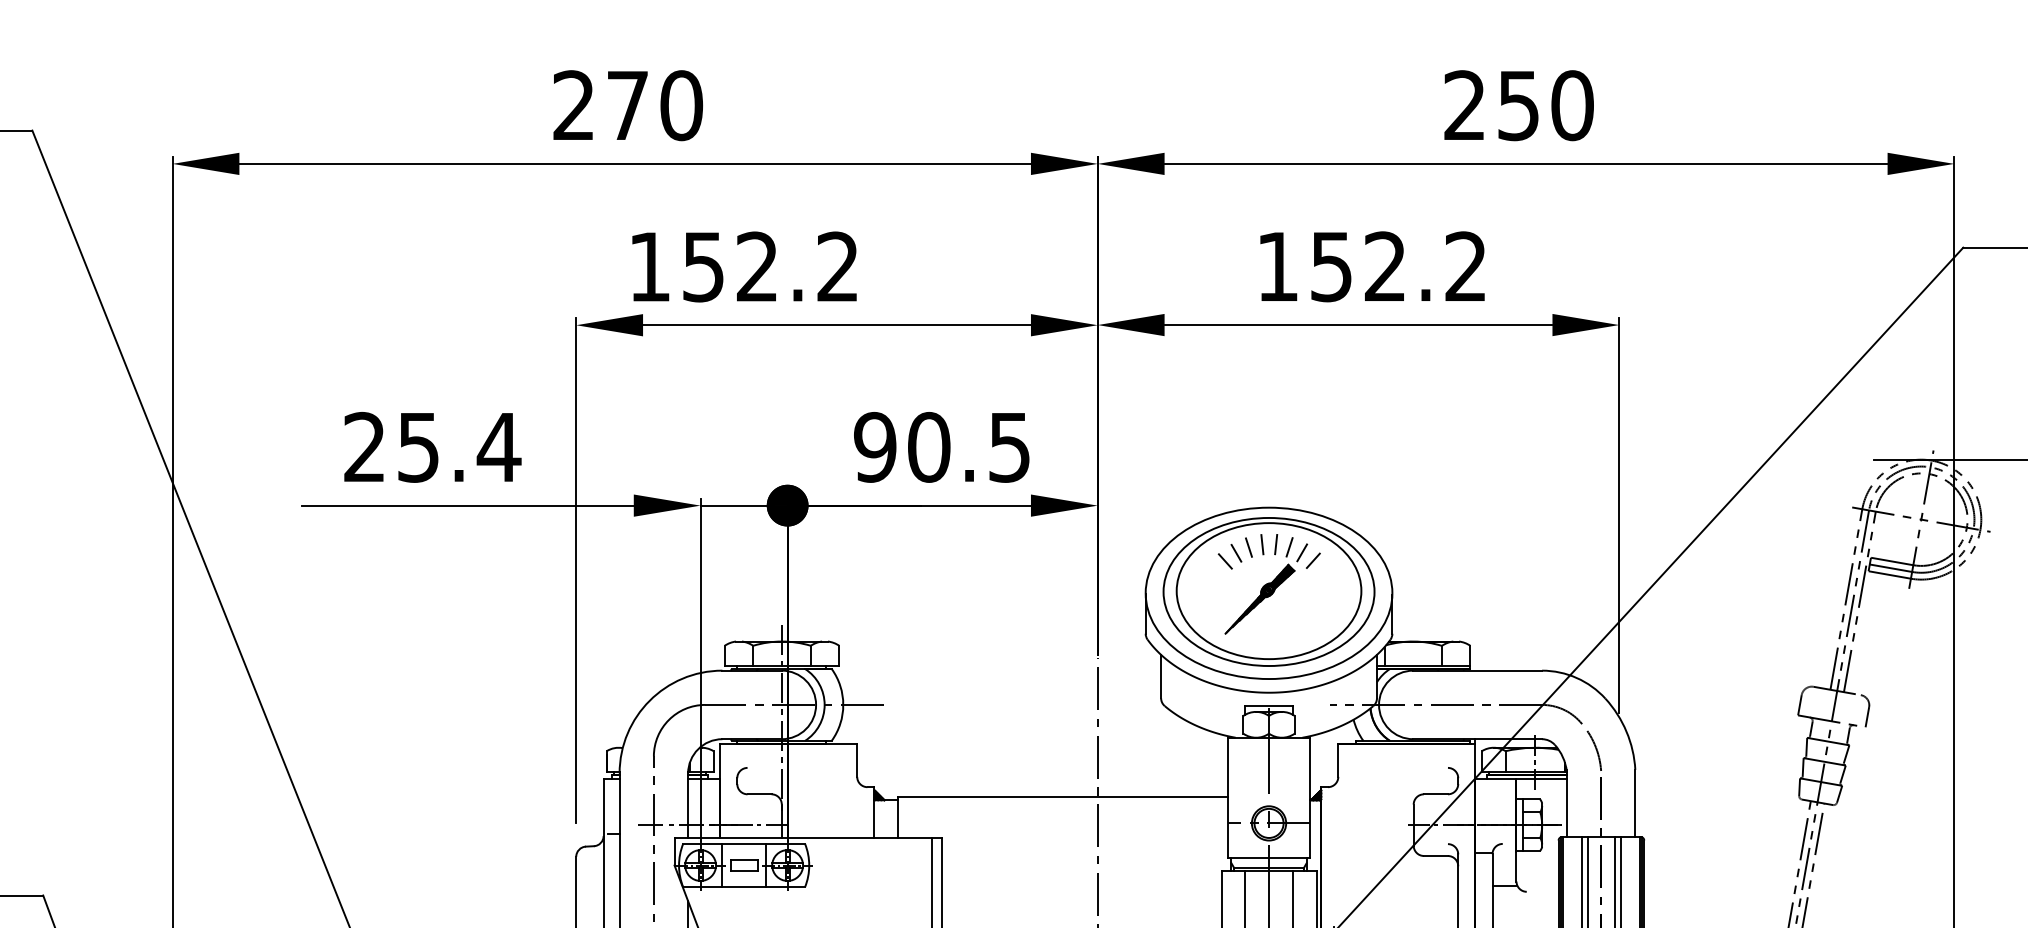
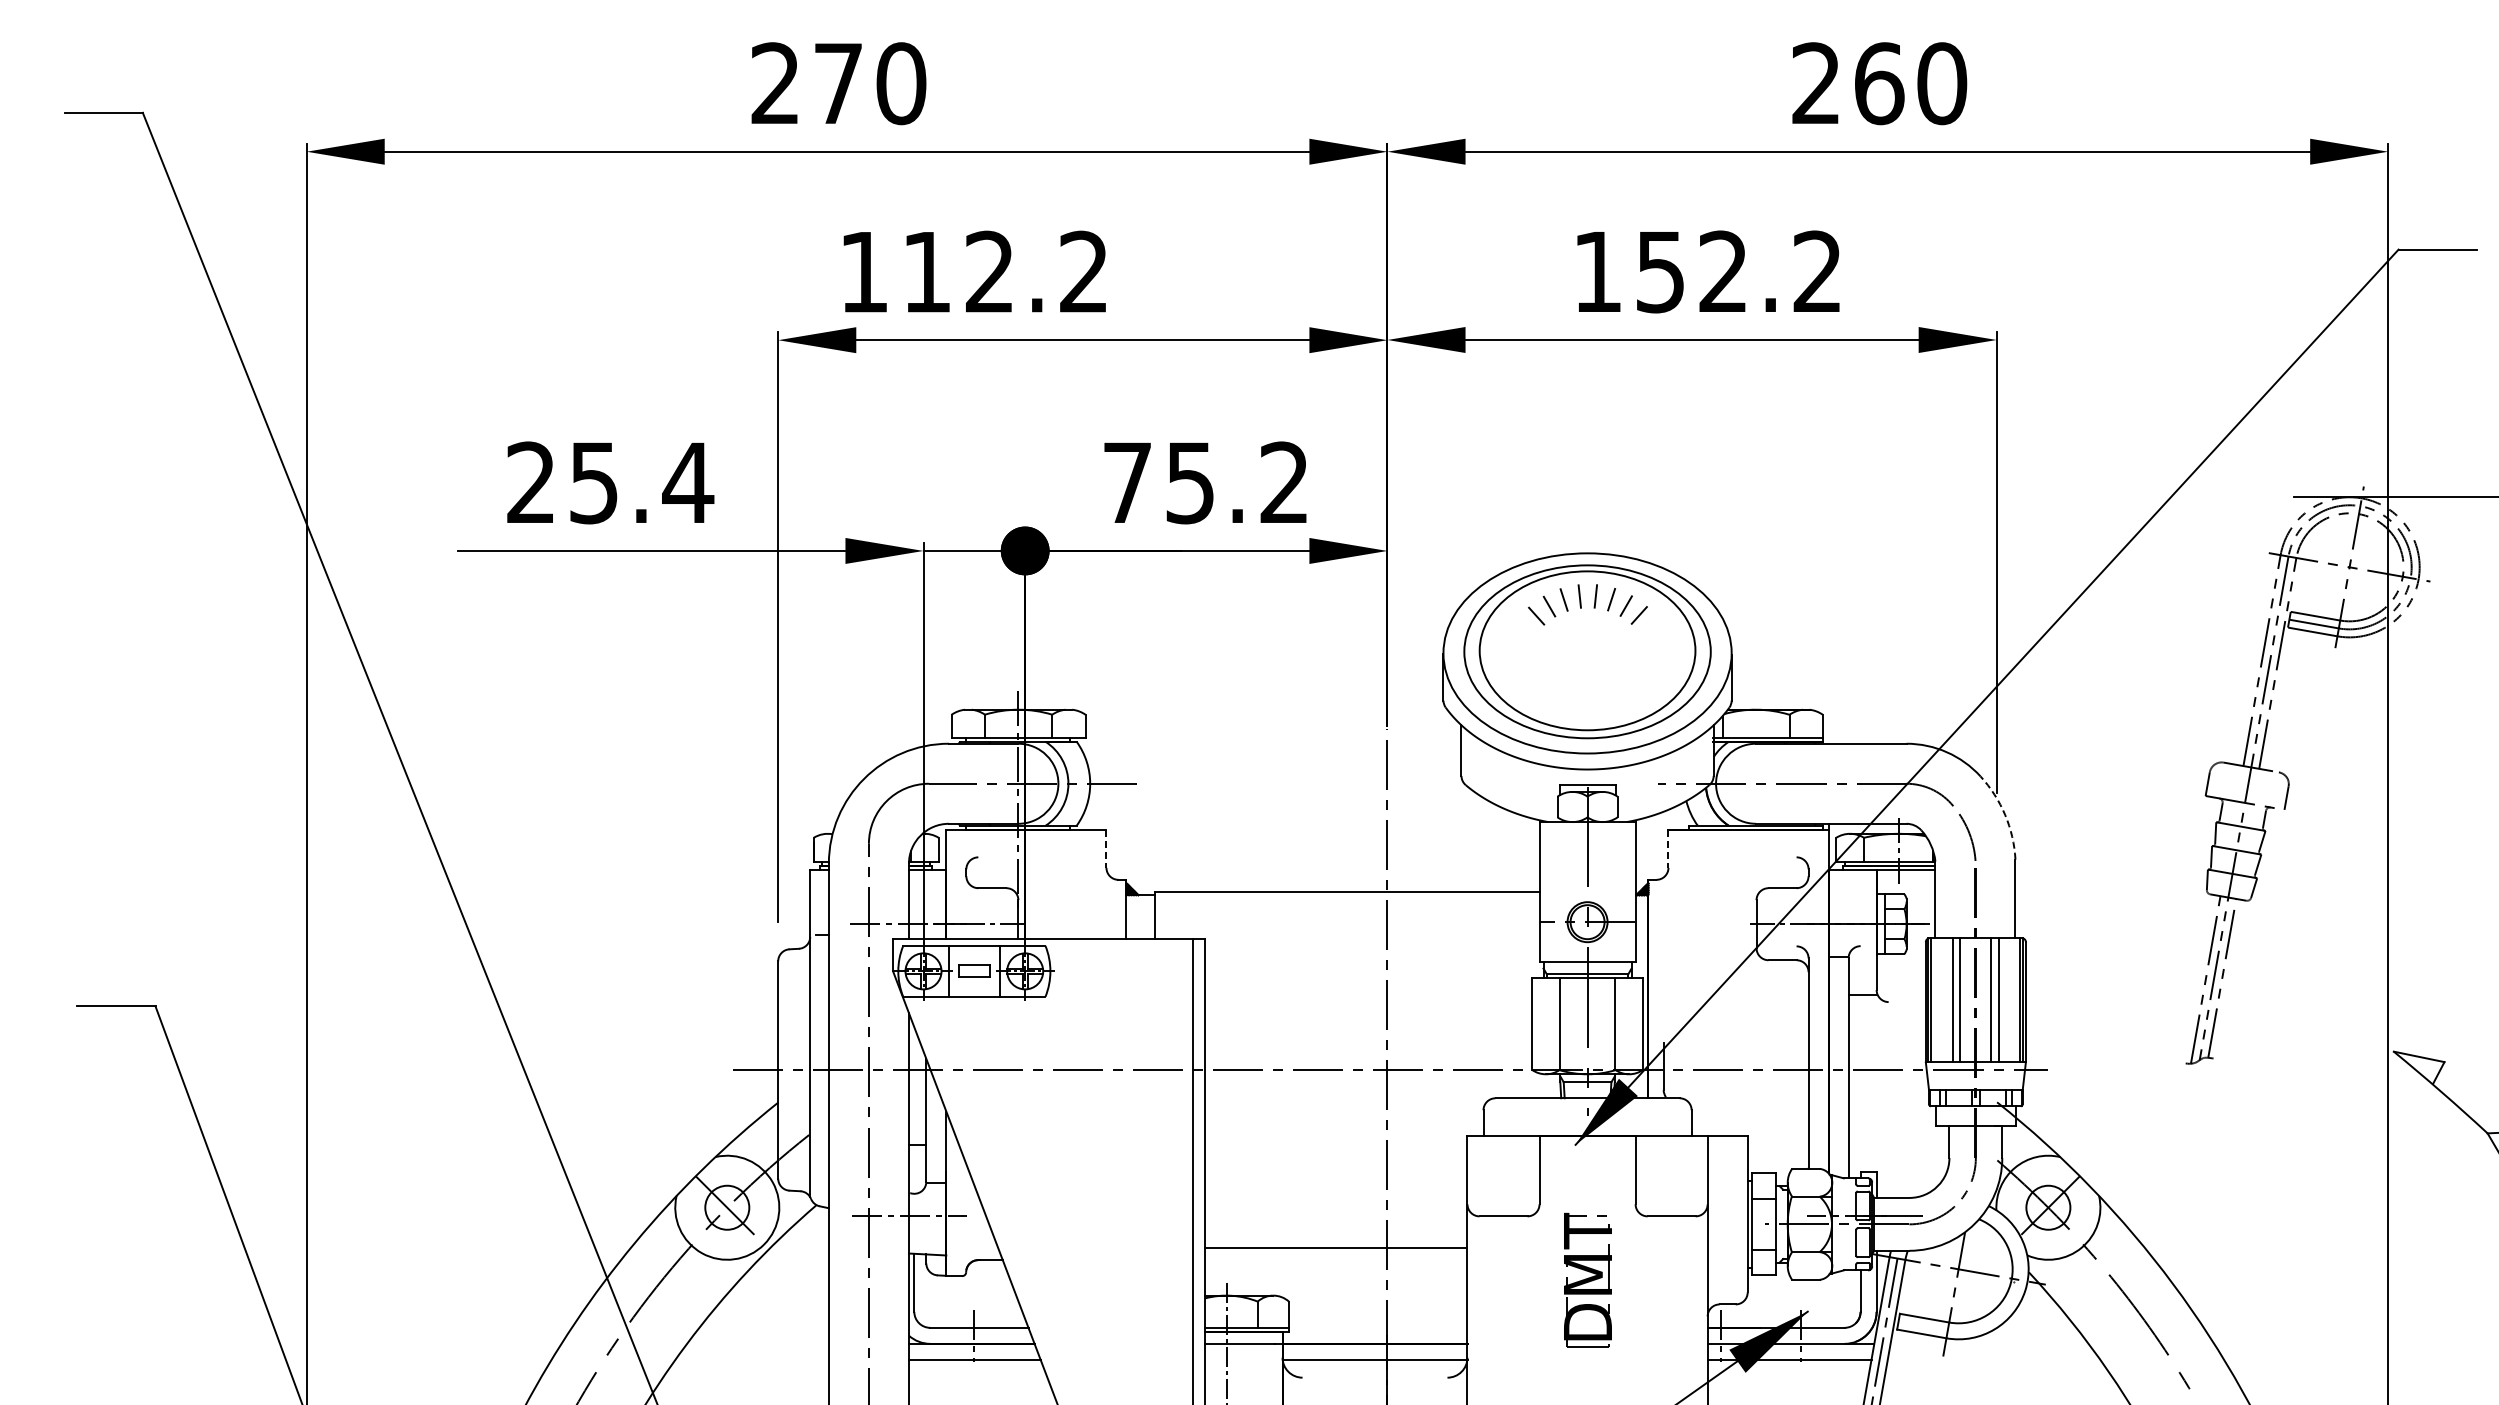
text: (1518, 105) -> (1879, 83), 250 -> 260
text: (703, 267) -> (926, 272), 152.2 -> 112.2
text: (941, 447) -> (1204, 482), 90.5 -> 75.2
part: (1259, 599) -> (1576, 660), removed
arc: (1626, 732) -> (2005, 815), solid -> dashed
line: (857, 761) -> (1106, 849), solid -> dashed
line: (1338, 761) -> (1668, 849), solid -> dashed

